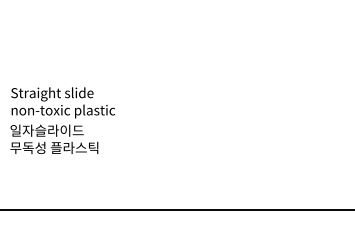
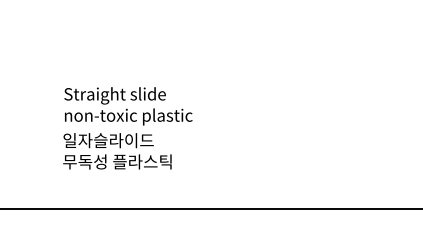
text: (62, 120) -> (127, 128), moved

